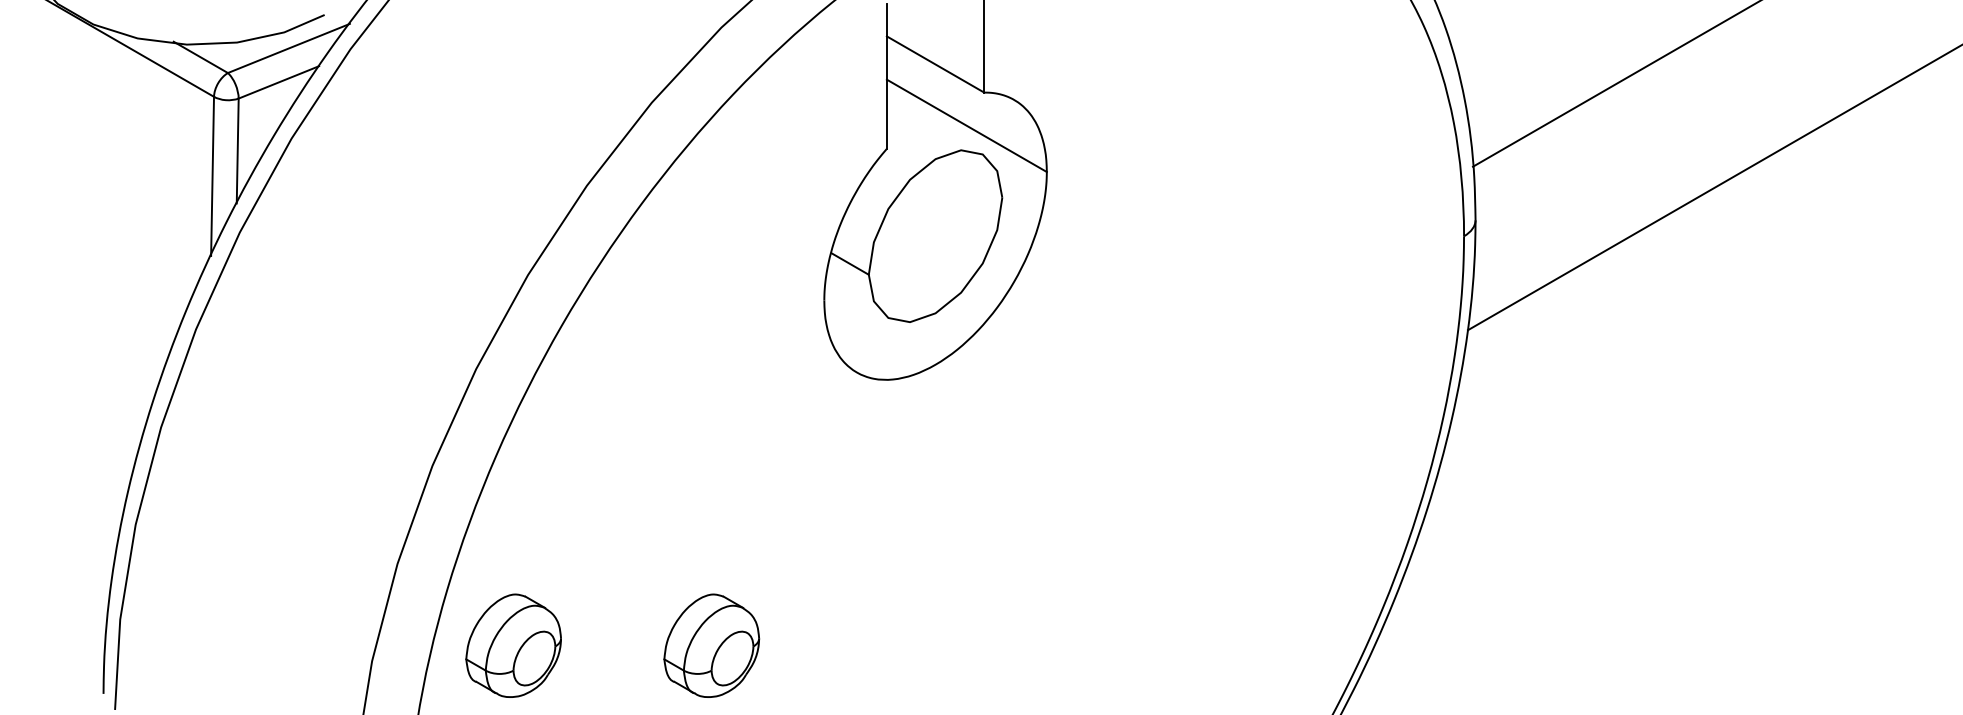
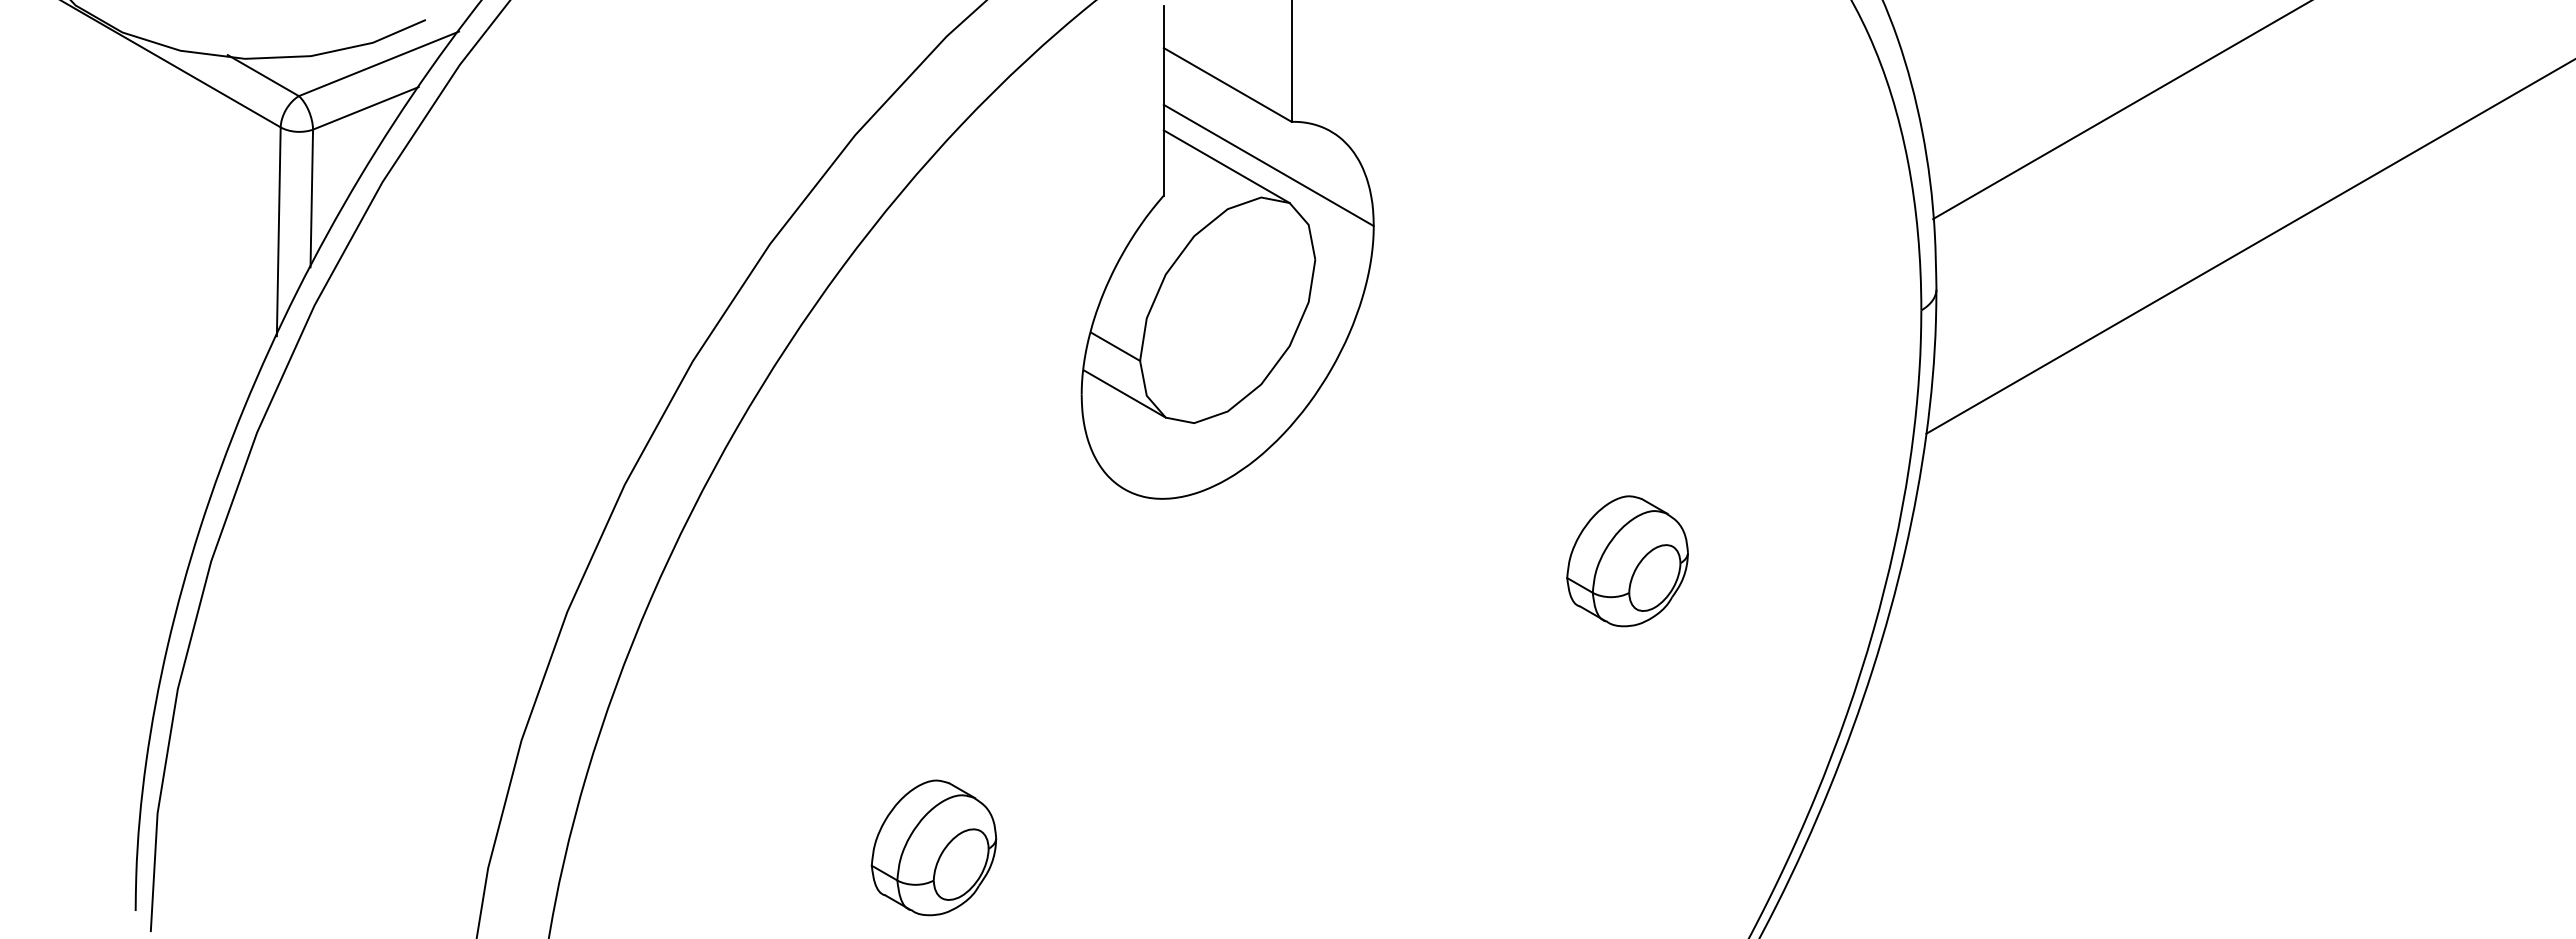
line: (934, 126) -> (1226, 166), added
line: (856, 299) -> (1124, 393), added
part: (1240, 427) -> (1627, 561), added
part: (513, 645) -> (673, 847), removed

